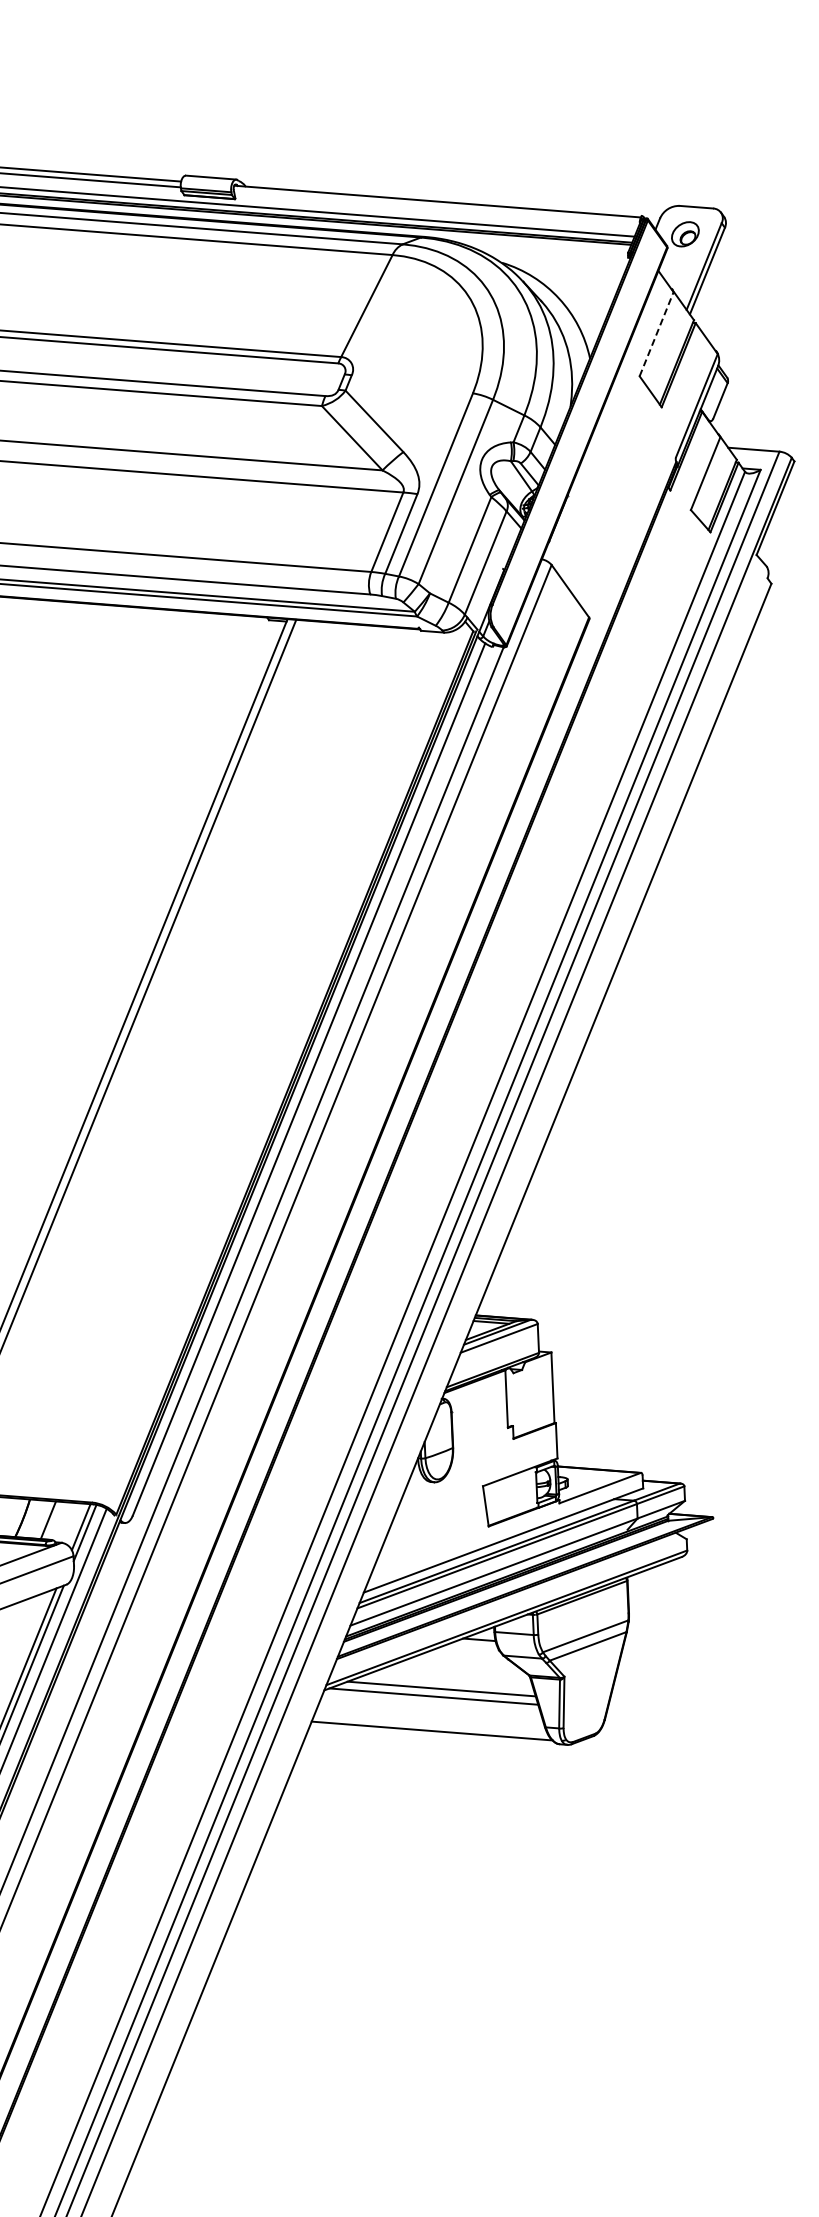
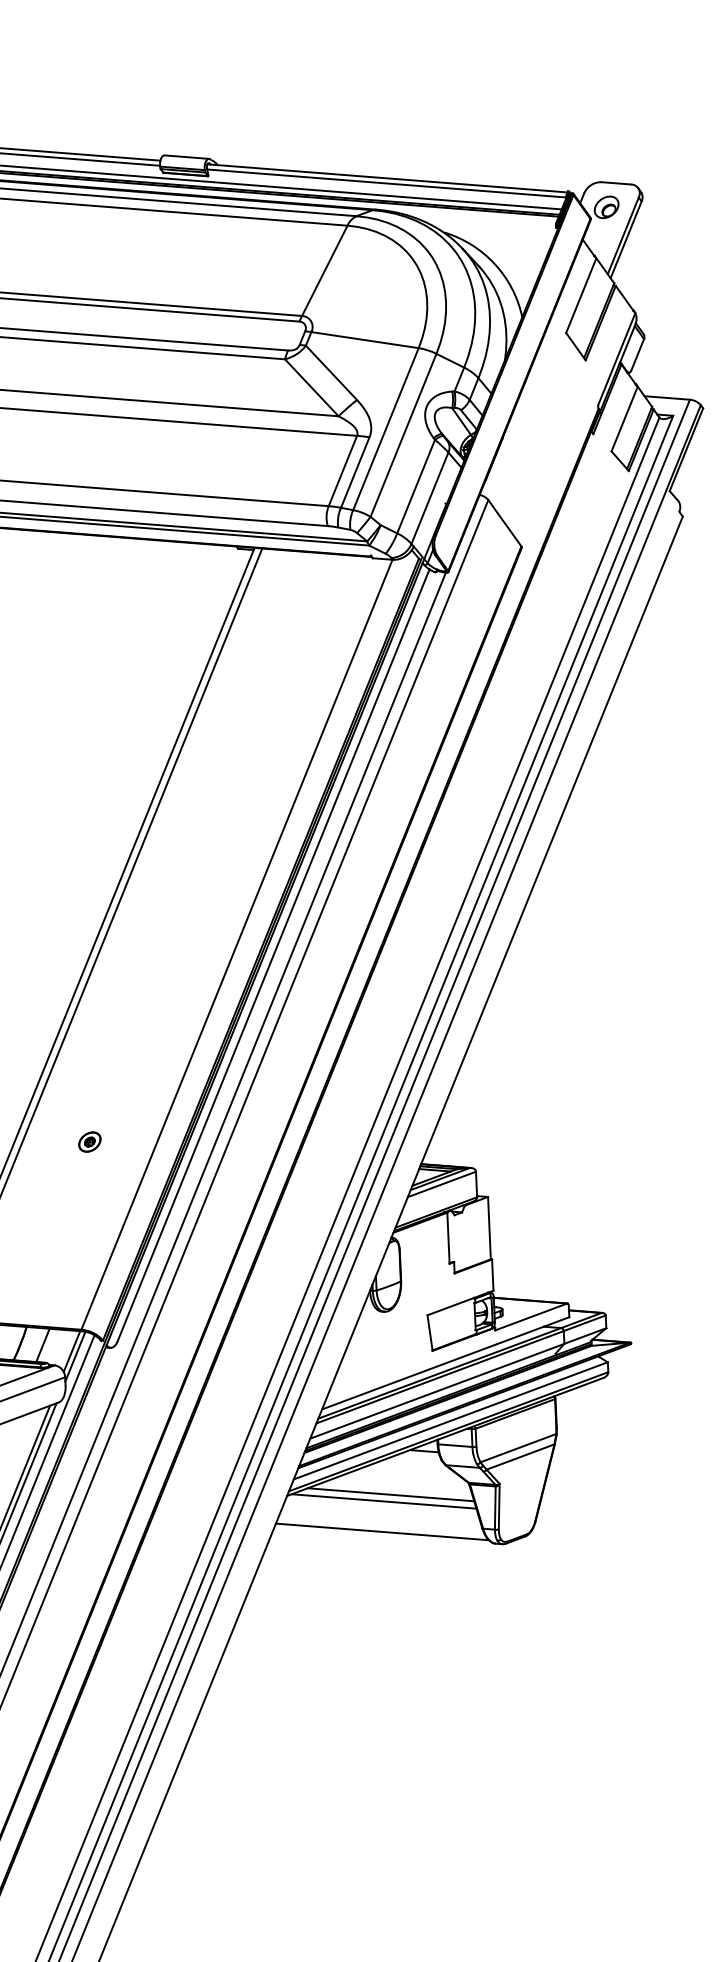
line: (436, 207) -> (386, 183), added
line: (656, 333) -> (581, 295), dashed -> solid
line: (411, 384) -> (364, 340), added
line: (267, 1067) -> (236, 944), added
part: (101, 1290) -> (89, 1142), added
line: (508, 1605) -> (450, 1420), added

